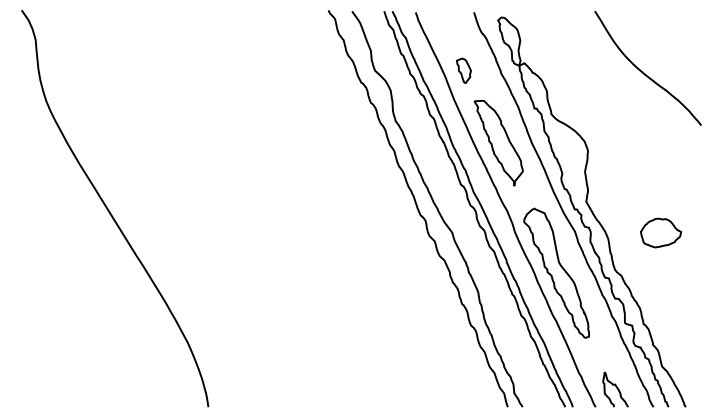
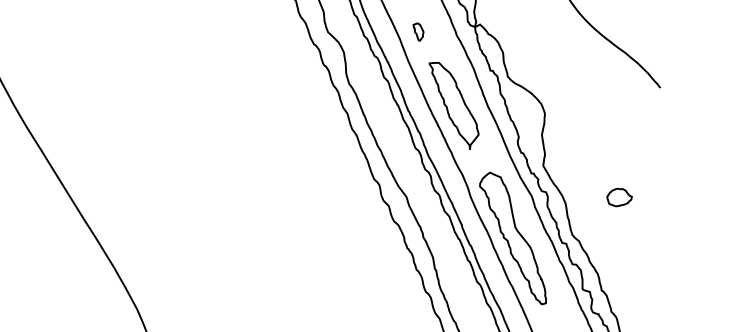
part: (463, 70) -> (418, 31), size x0.7
part: (661, 232) -> (619, 197), size x0.6

